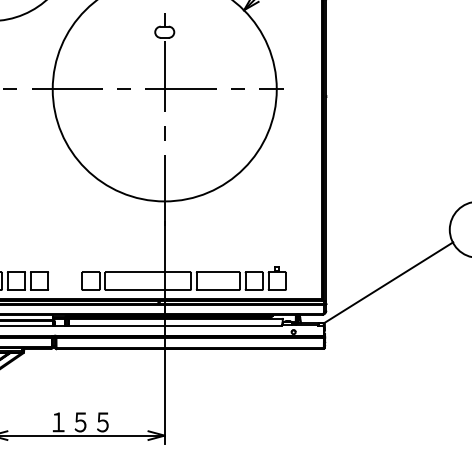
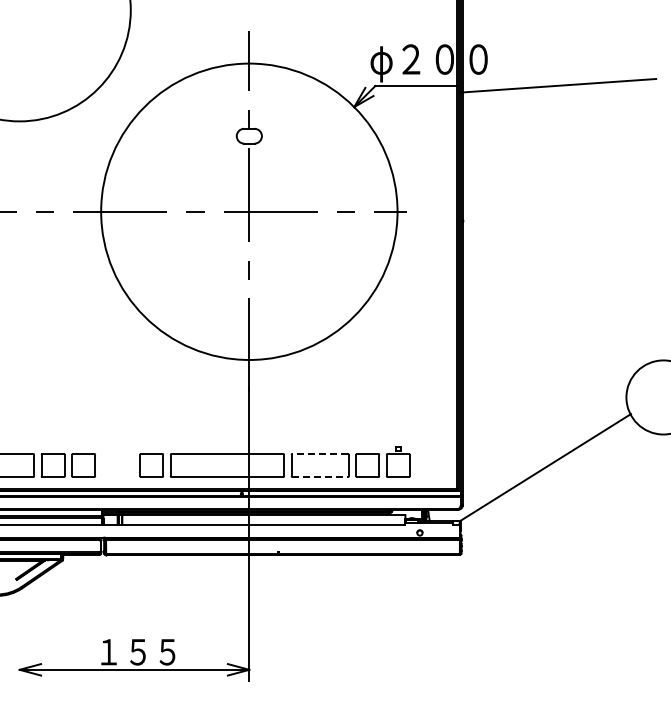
line: (218, 272) -> (320, 453), solid -> dashed
line: (218, 290) -> (320, 477), solid -> dashed

